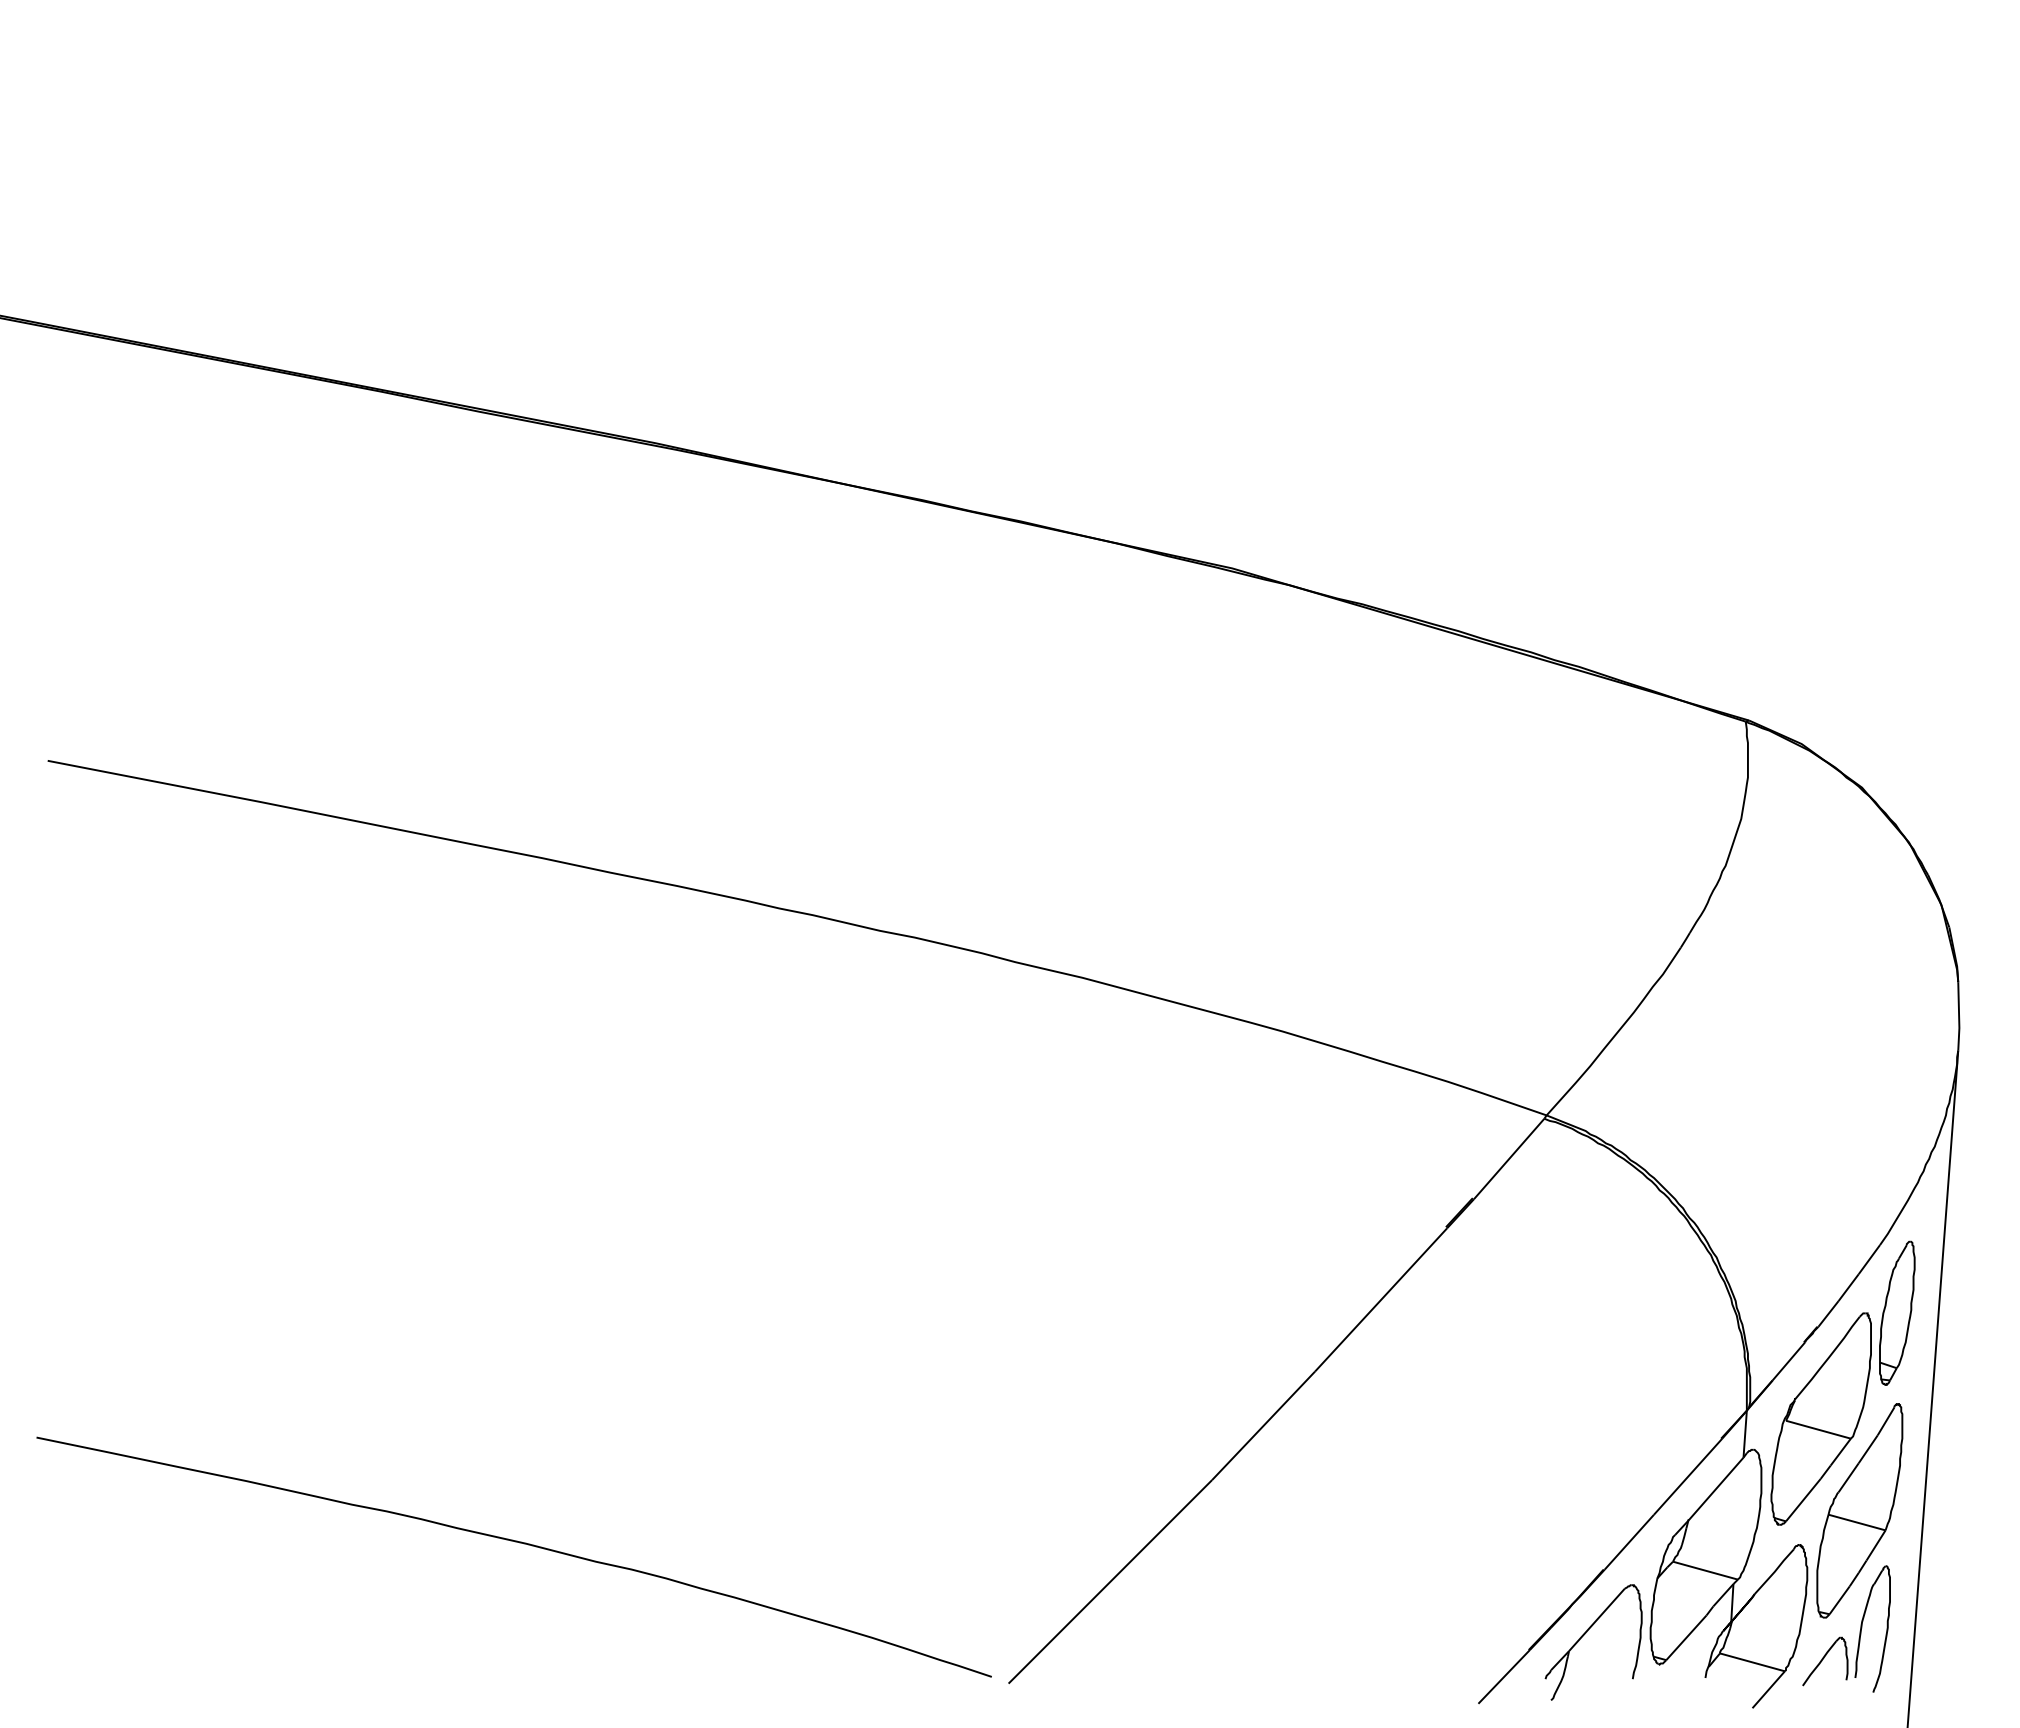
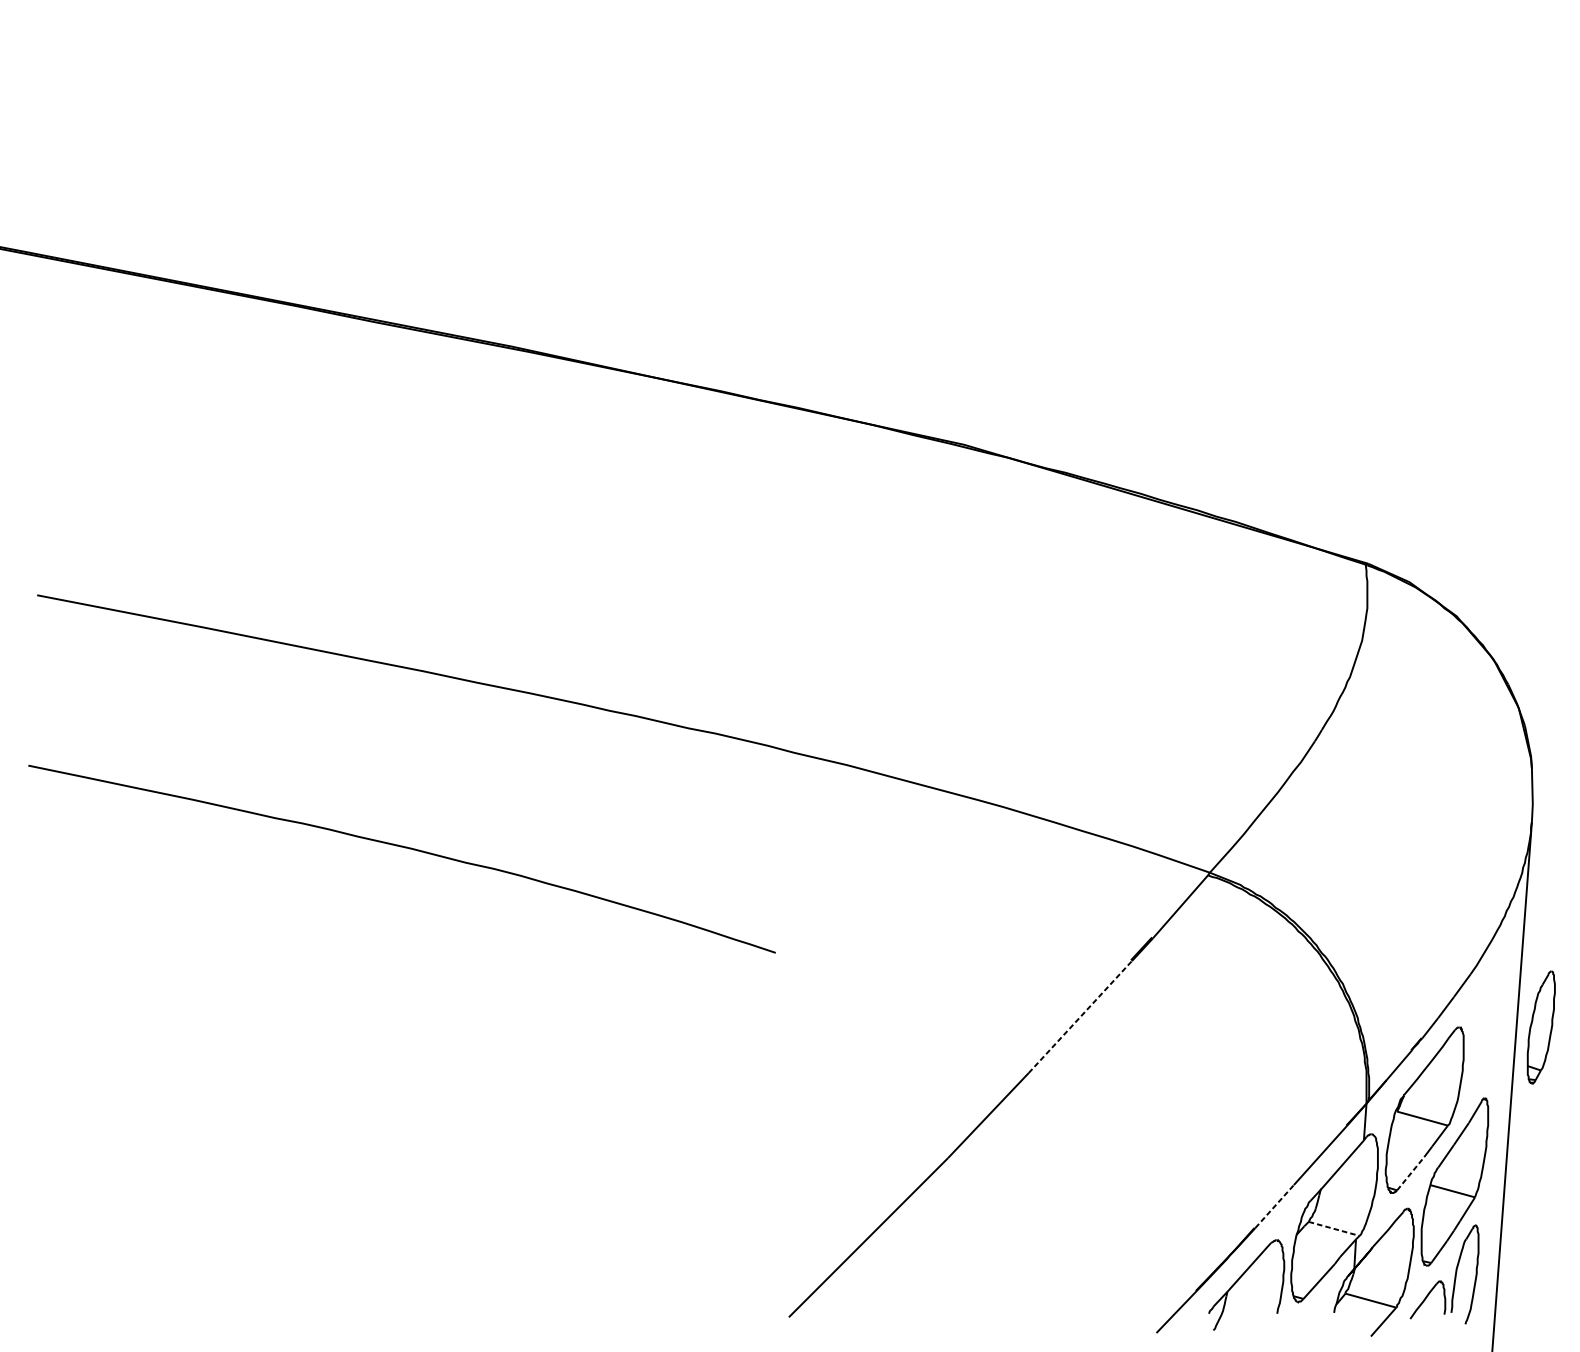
line: (1381, 1299) -> (1080, 1016), solid -> dashed
part: (1897, 1312) -> (1541, 1026), moved
line: (1803, 1499) -> (1410, 1173), solid -> dashed
curve: (515, 1542) -> (403, 847), moved
line: (1629, 1542) -> (1274, 1206), solid -> dashed
line: (1705, 1570) -> (1334, 1228), solid -> dashed

